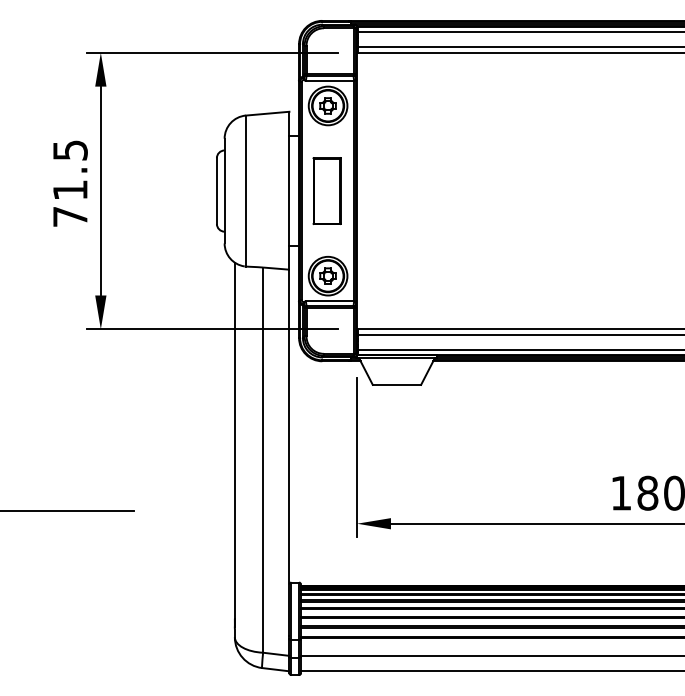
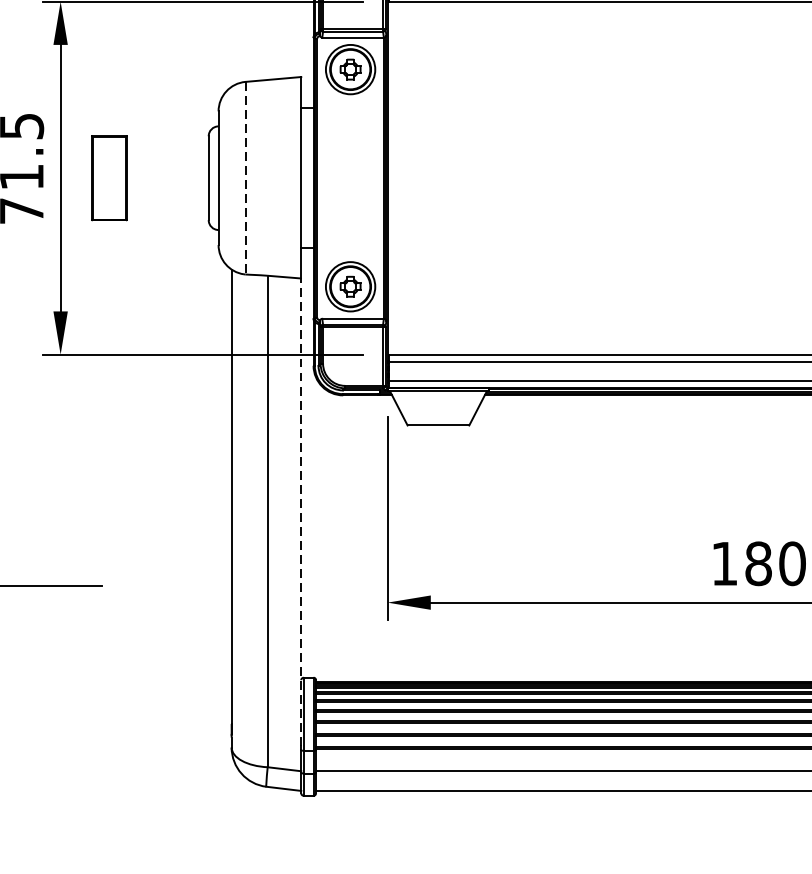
part: (326, 190) -> (108, 177), moved
line: (245, 191) -> (245, 178), solid -> dashed
line: (289, 452) -> (301, 511), solid -> dashed

